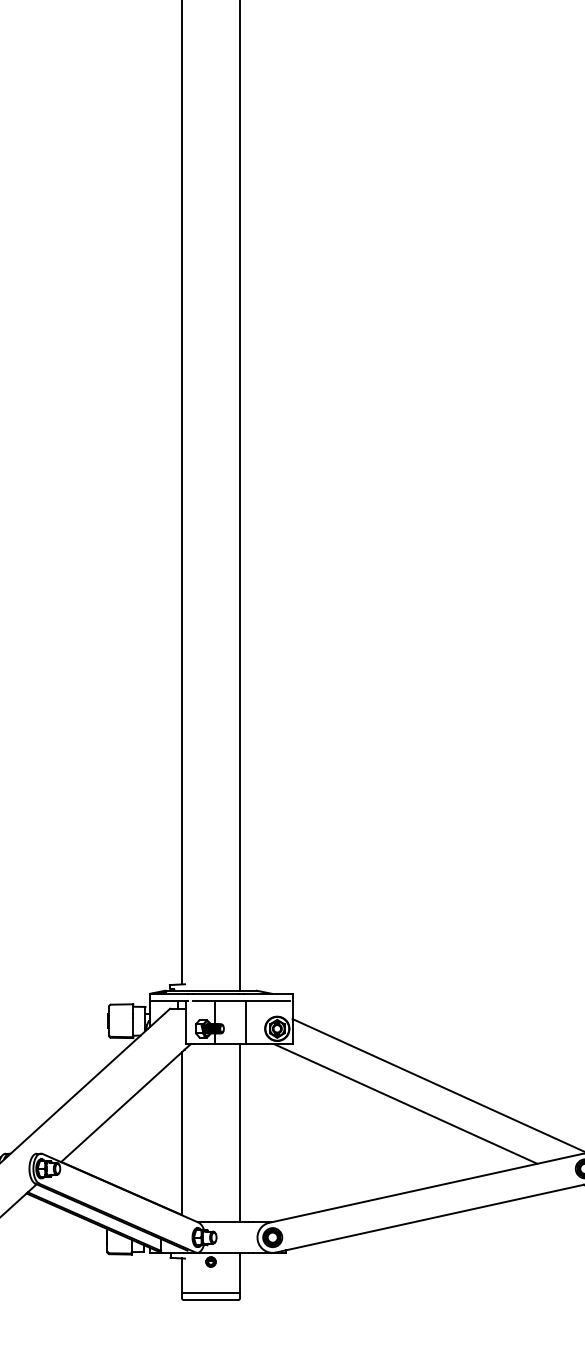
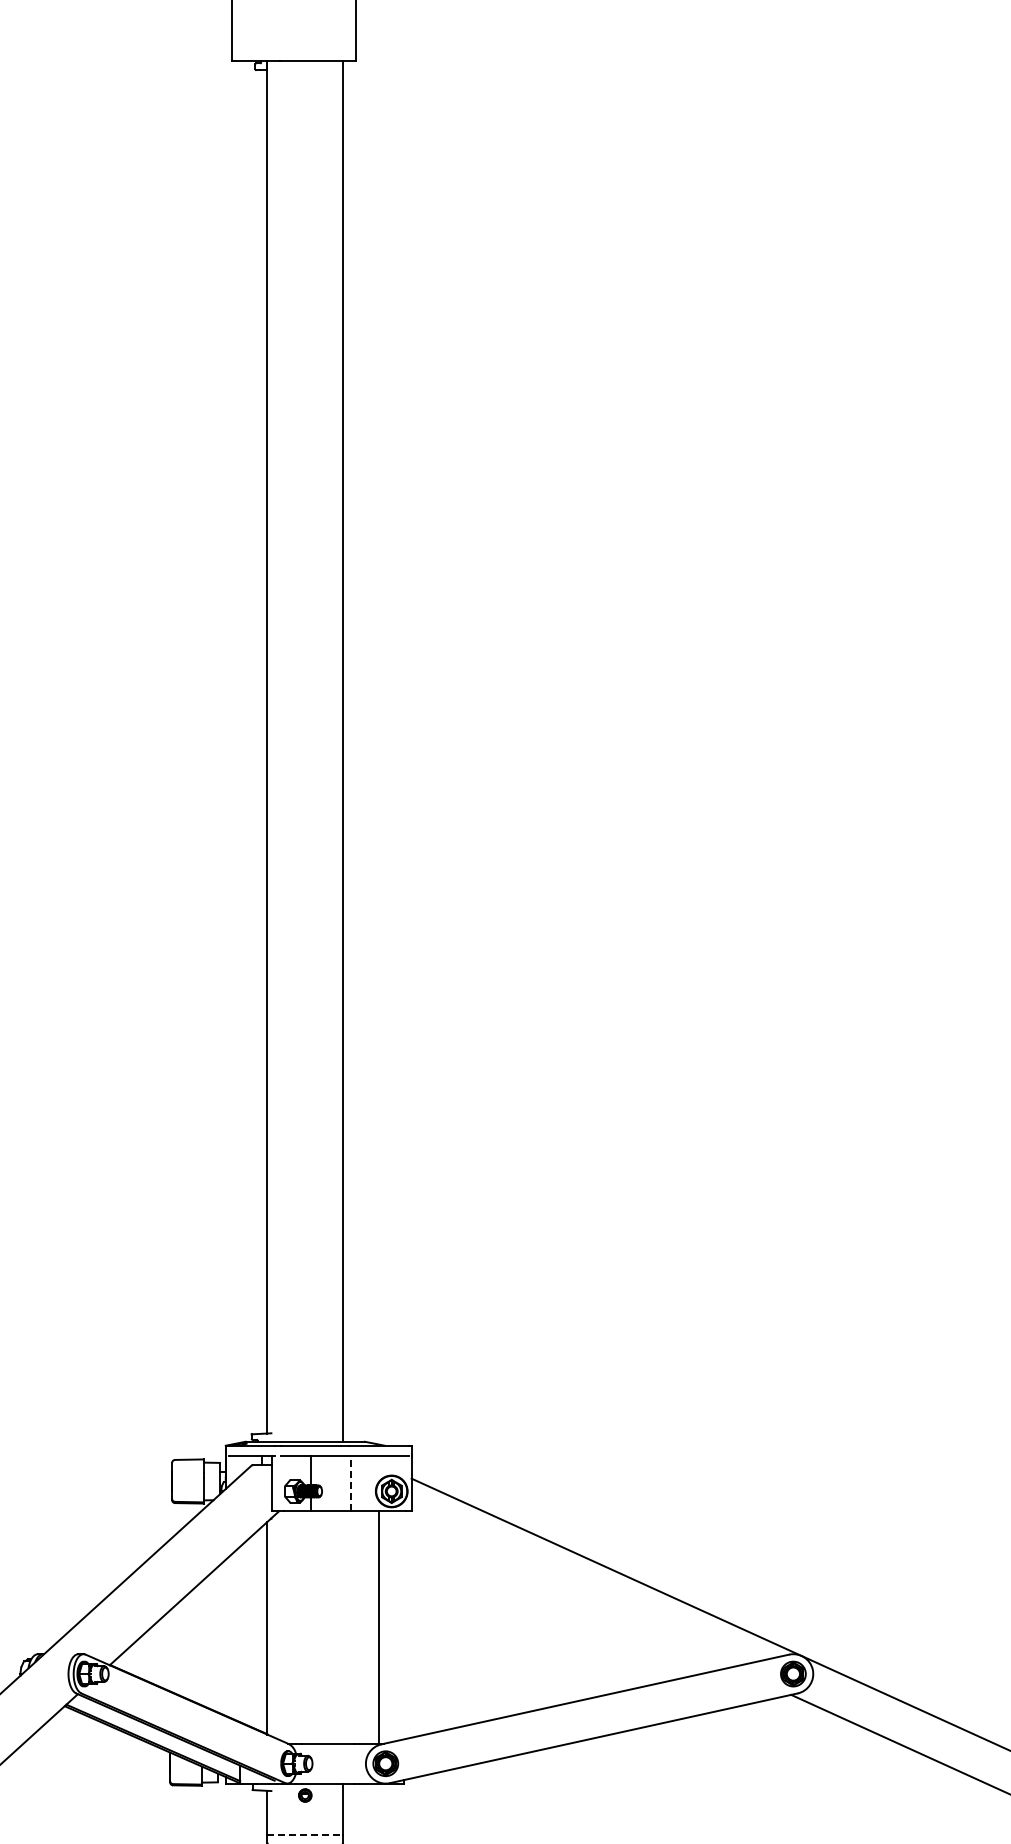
line: (246, 1022) -> (351, 1483), solid -> dashed
line: (405, 1104) -> (558, 1589), removed
line: (240, 1133) -> (379, 1627), moved
line: (211, 1292) -> (305, 1835), solid -> dashed

